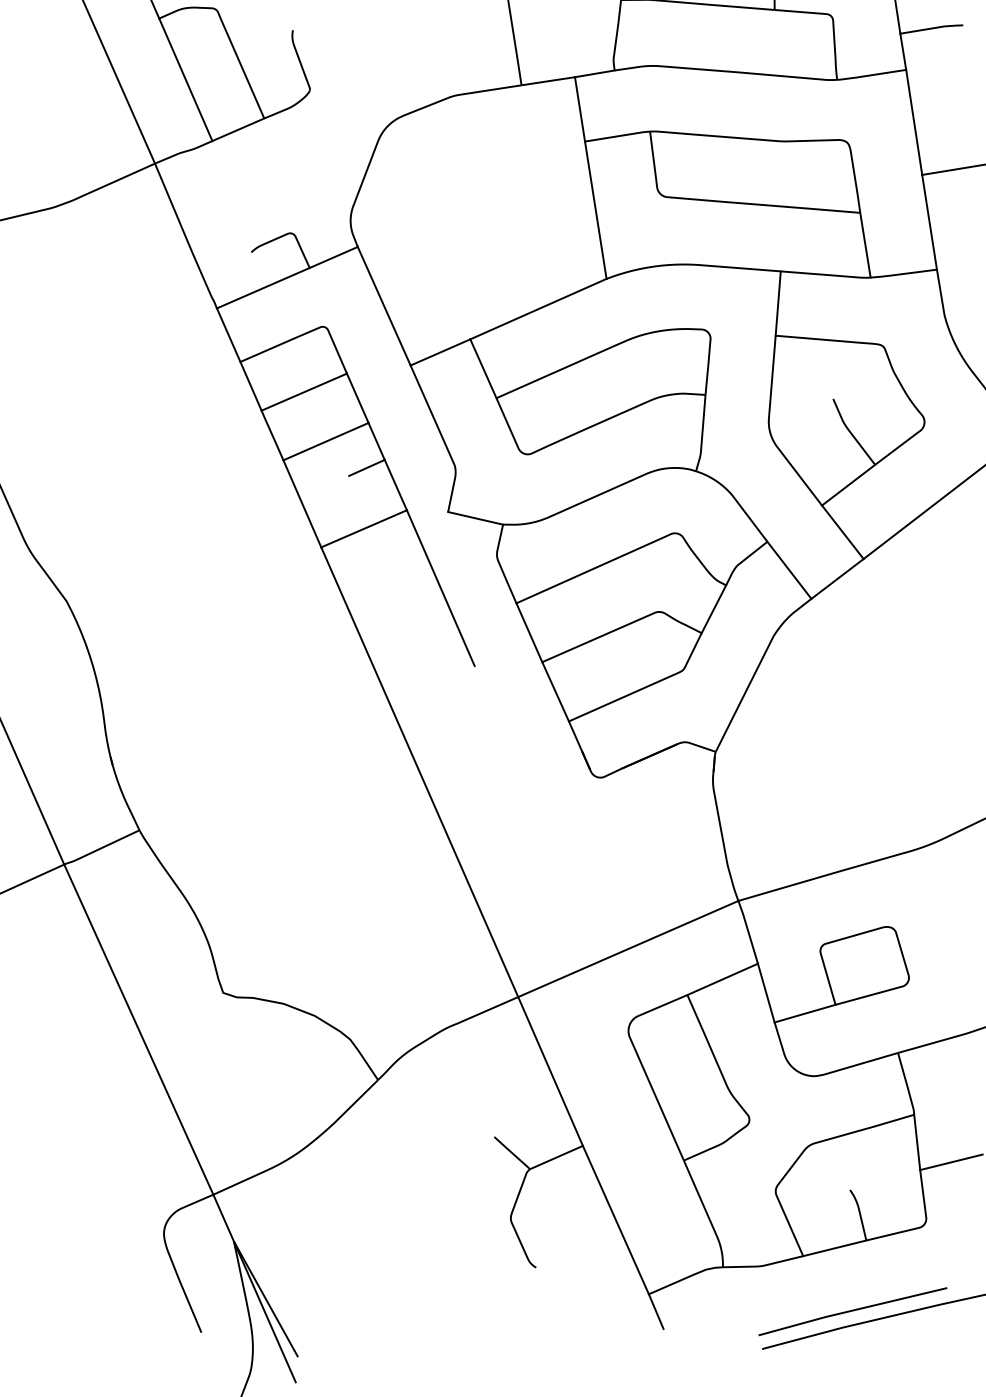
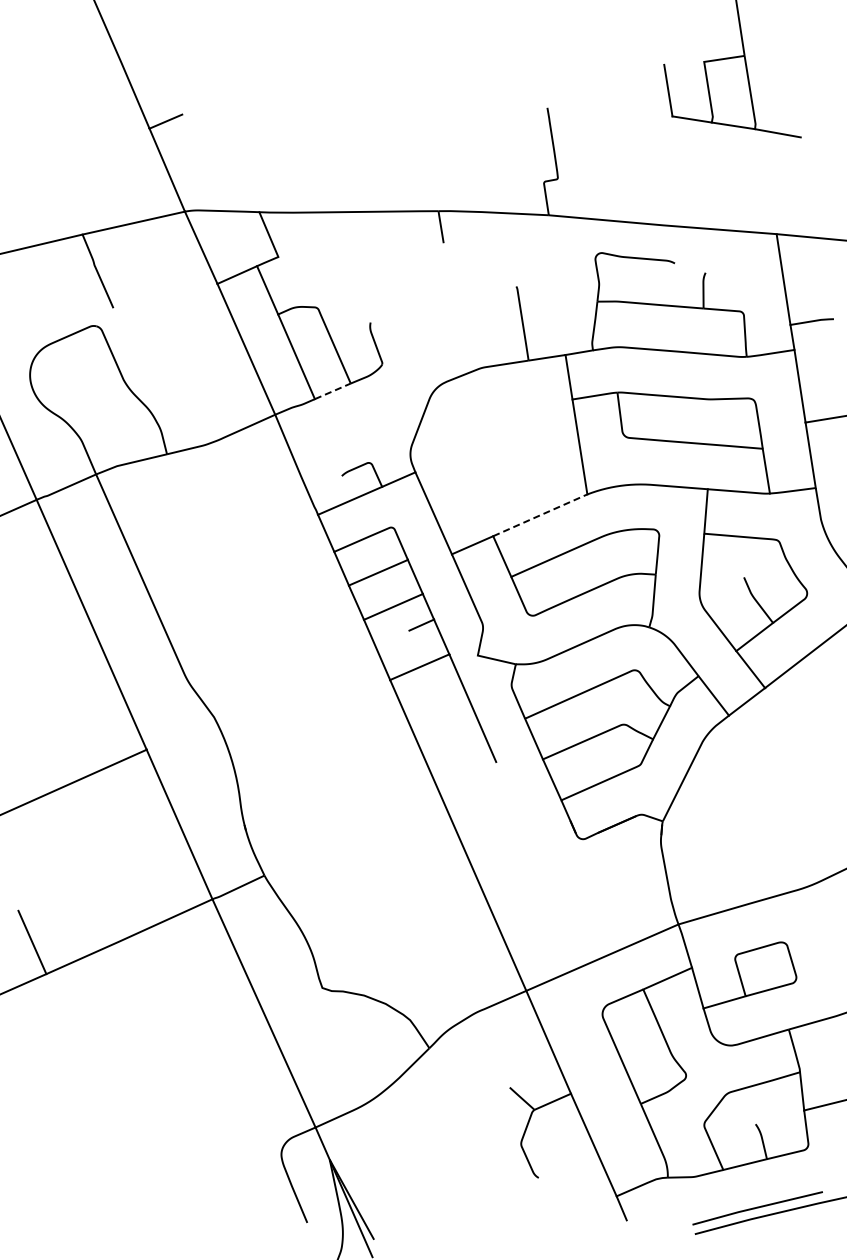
line: (237, 130) -> (332, 391), solid -> dashed
line: (538, 309) -> (540, 515), solid -> dashed

